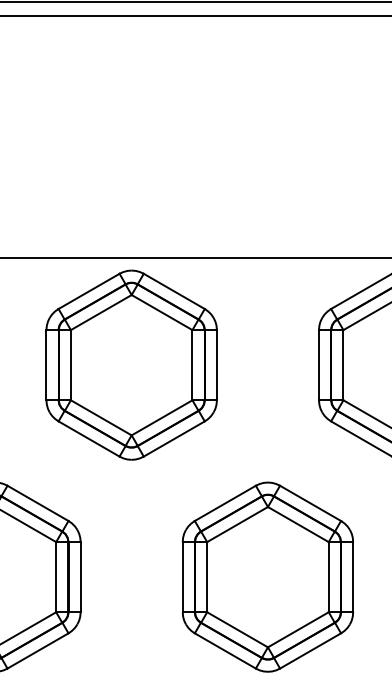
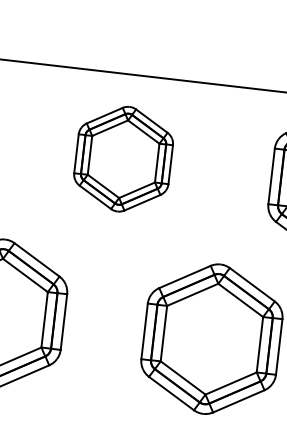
part: (131, 364) -> (123, 158), size x0.7

